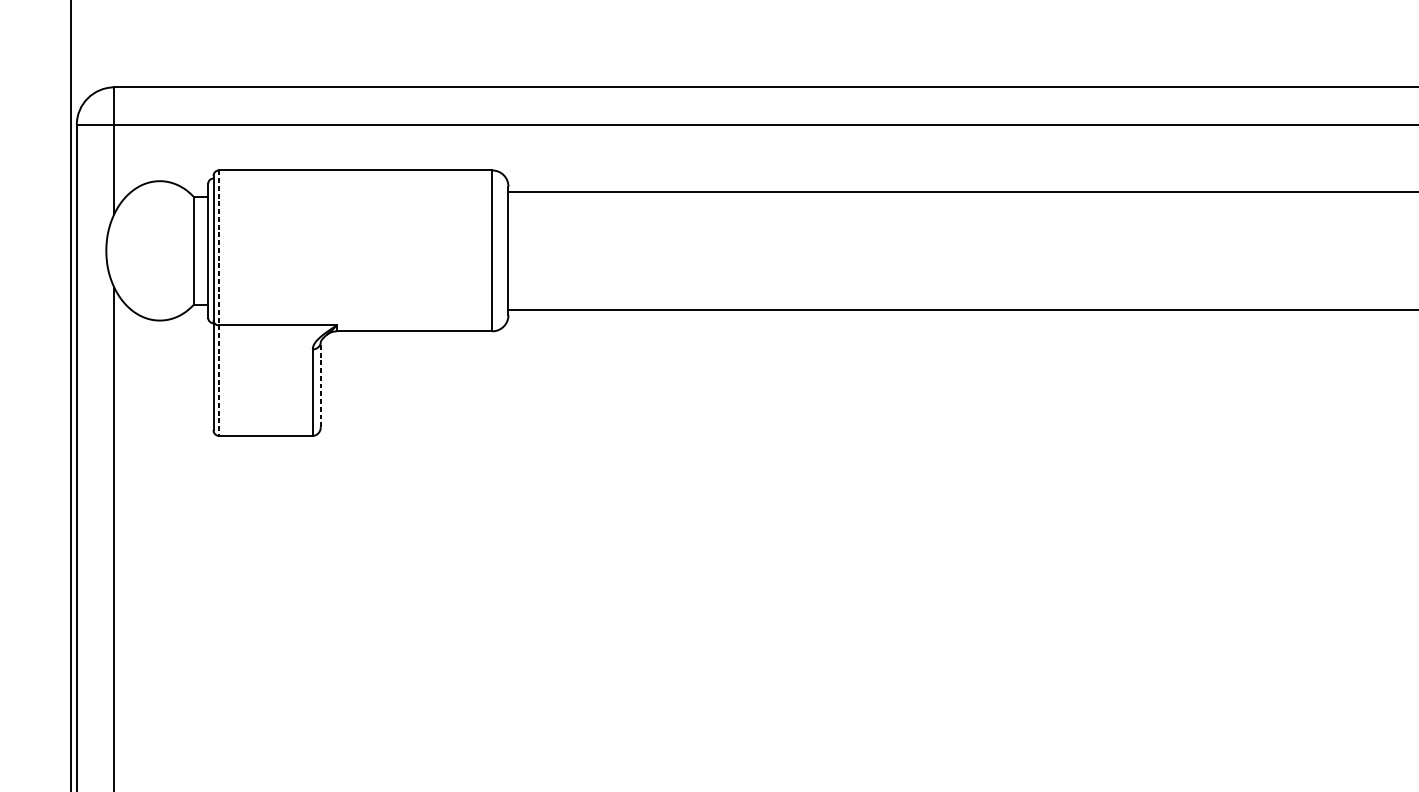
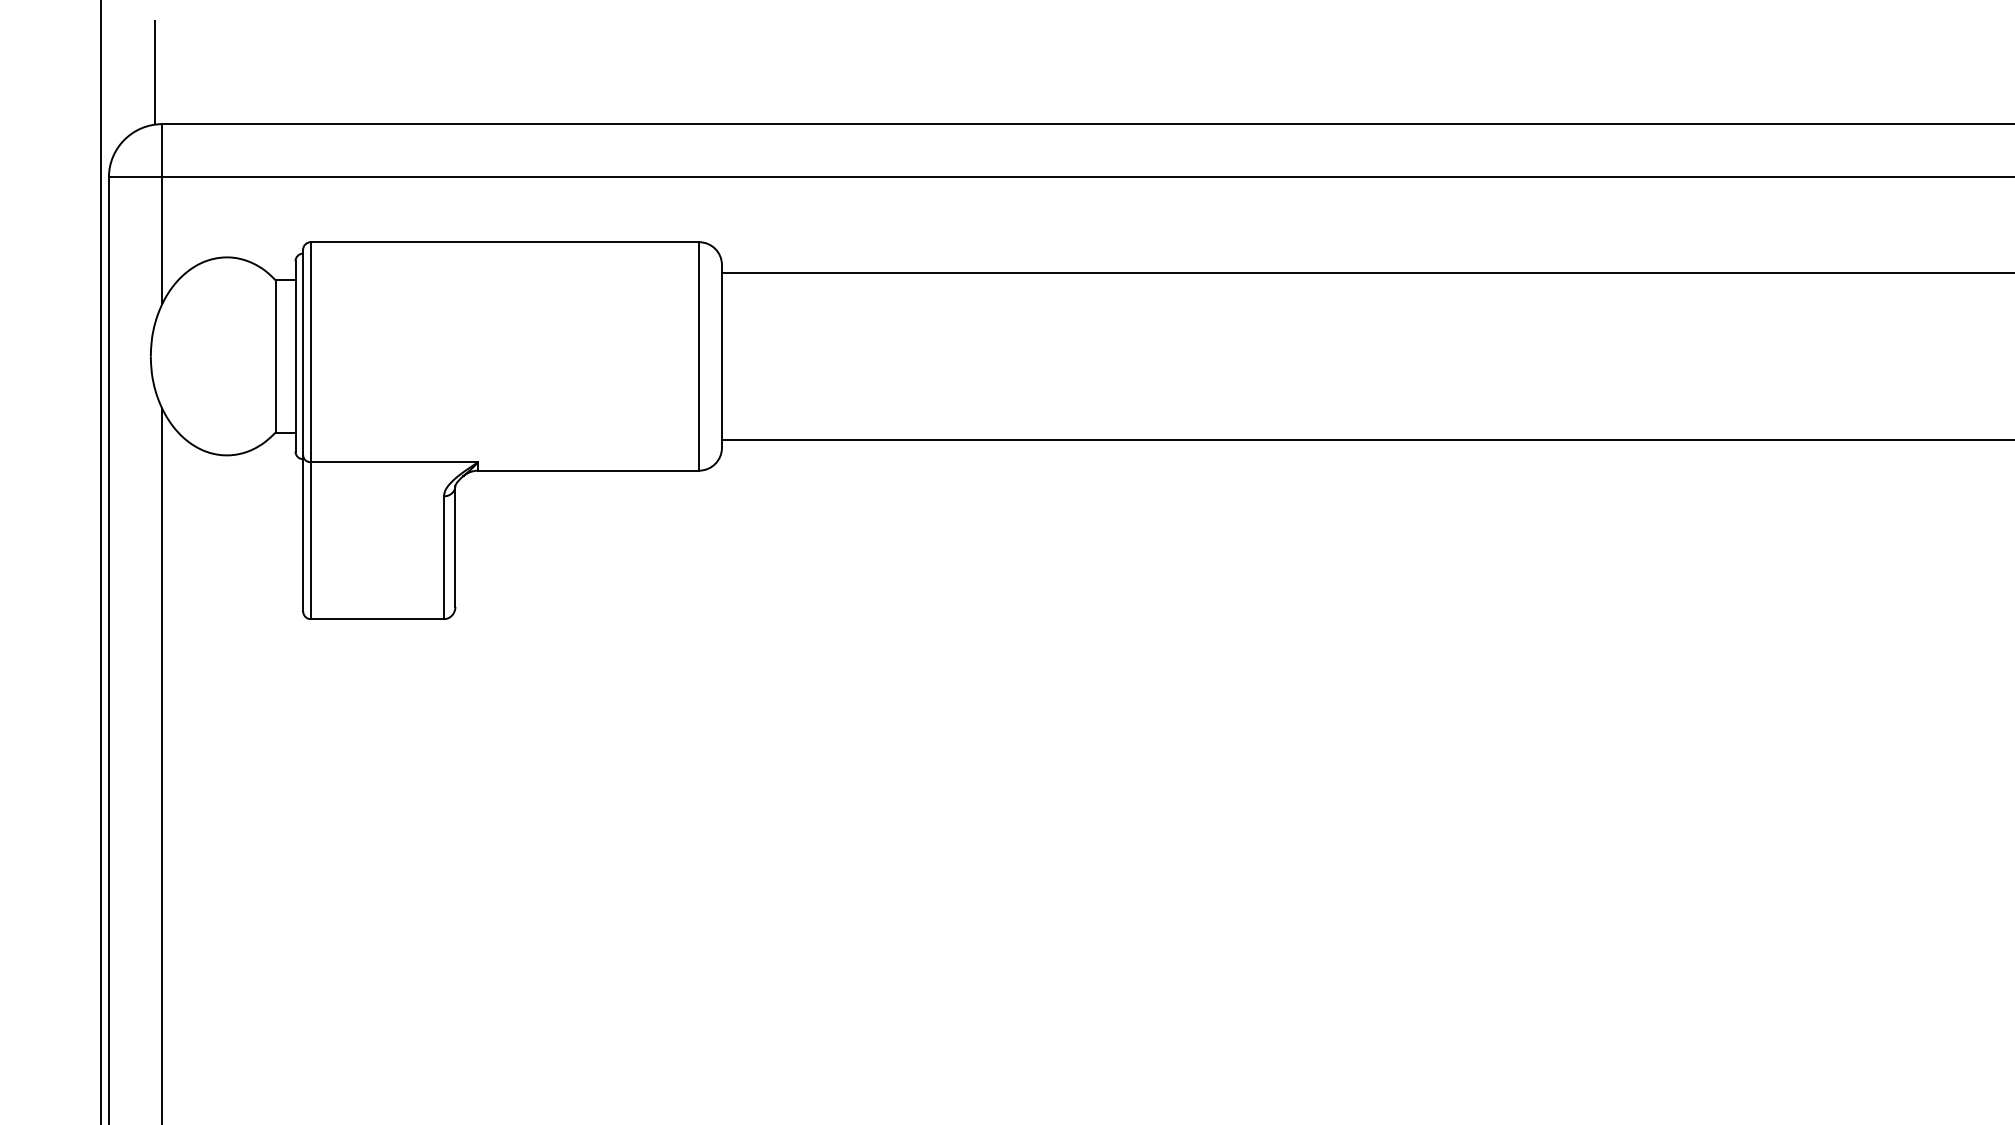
line: (108, 50) -> (154, 72), added
line: (218, 303) -> (310, 431), dashed -> solid
line: (320, 384) -> (455, 546), dashed -> solid

